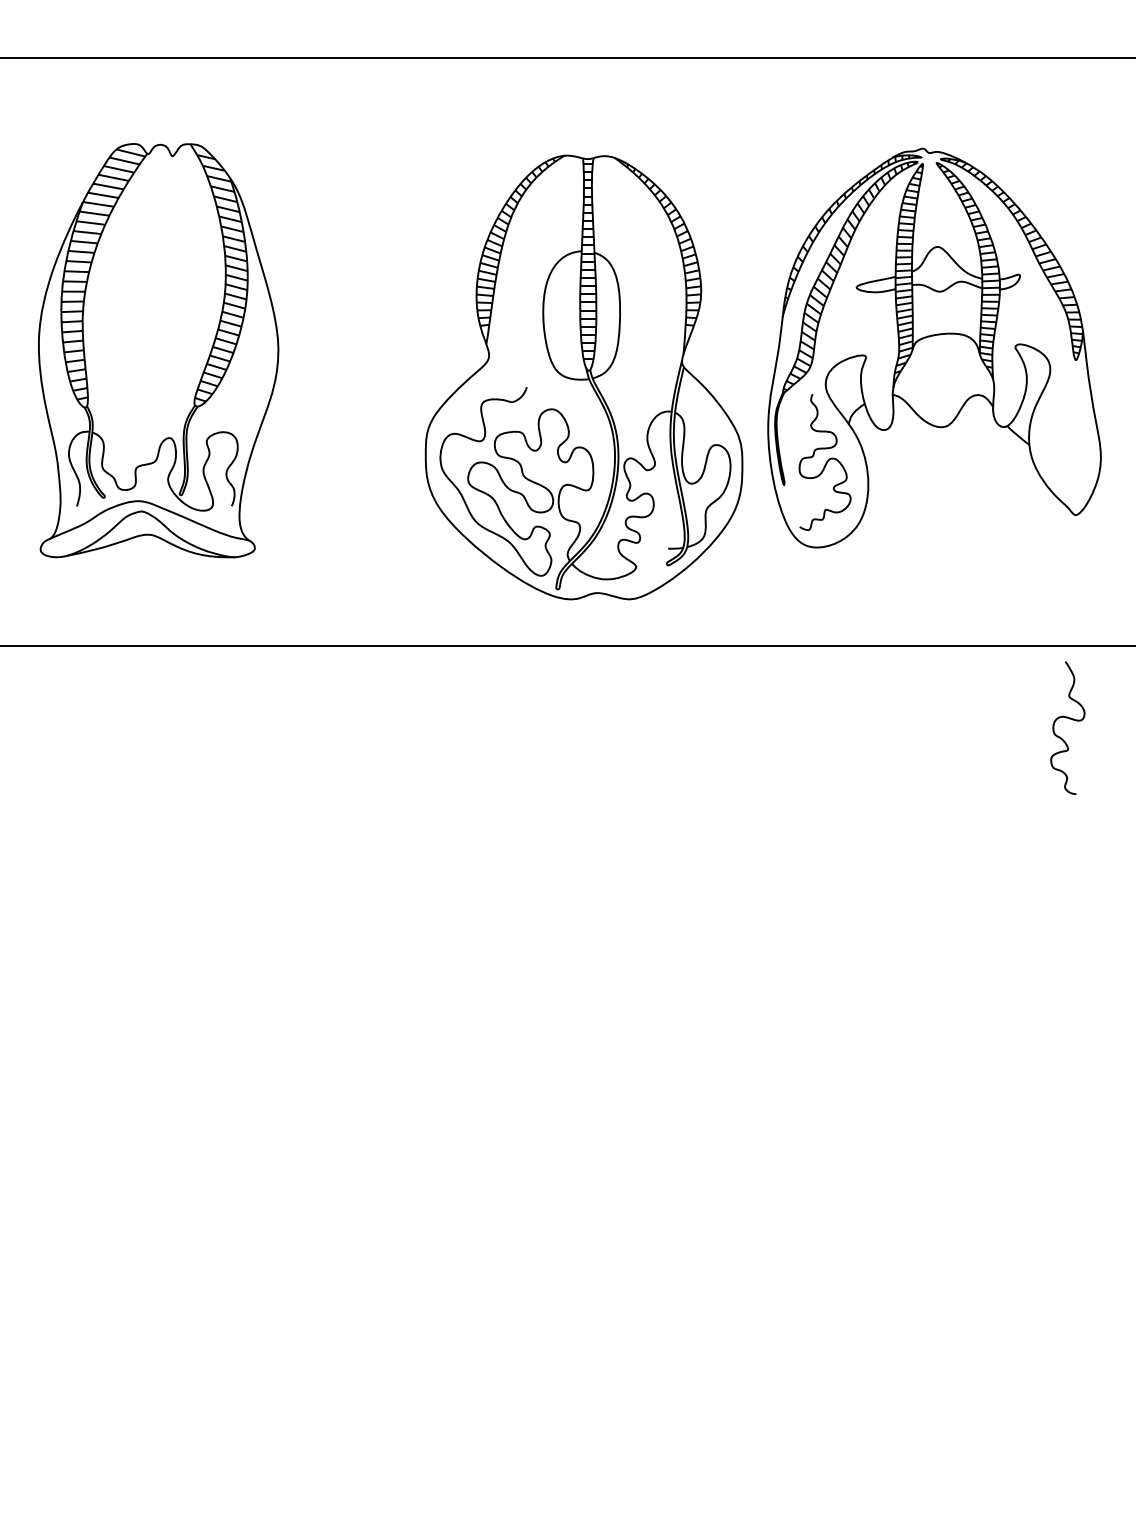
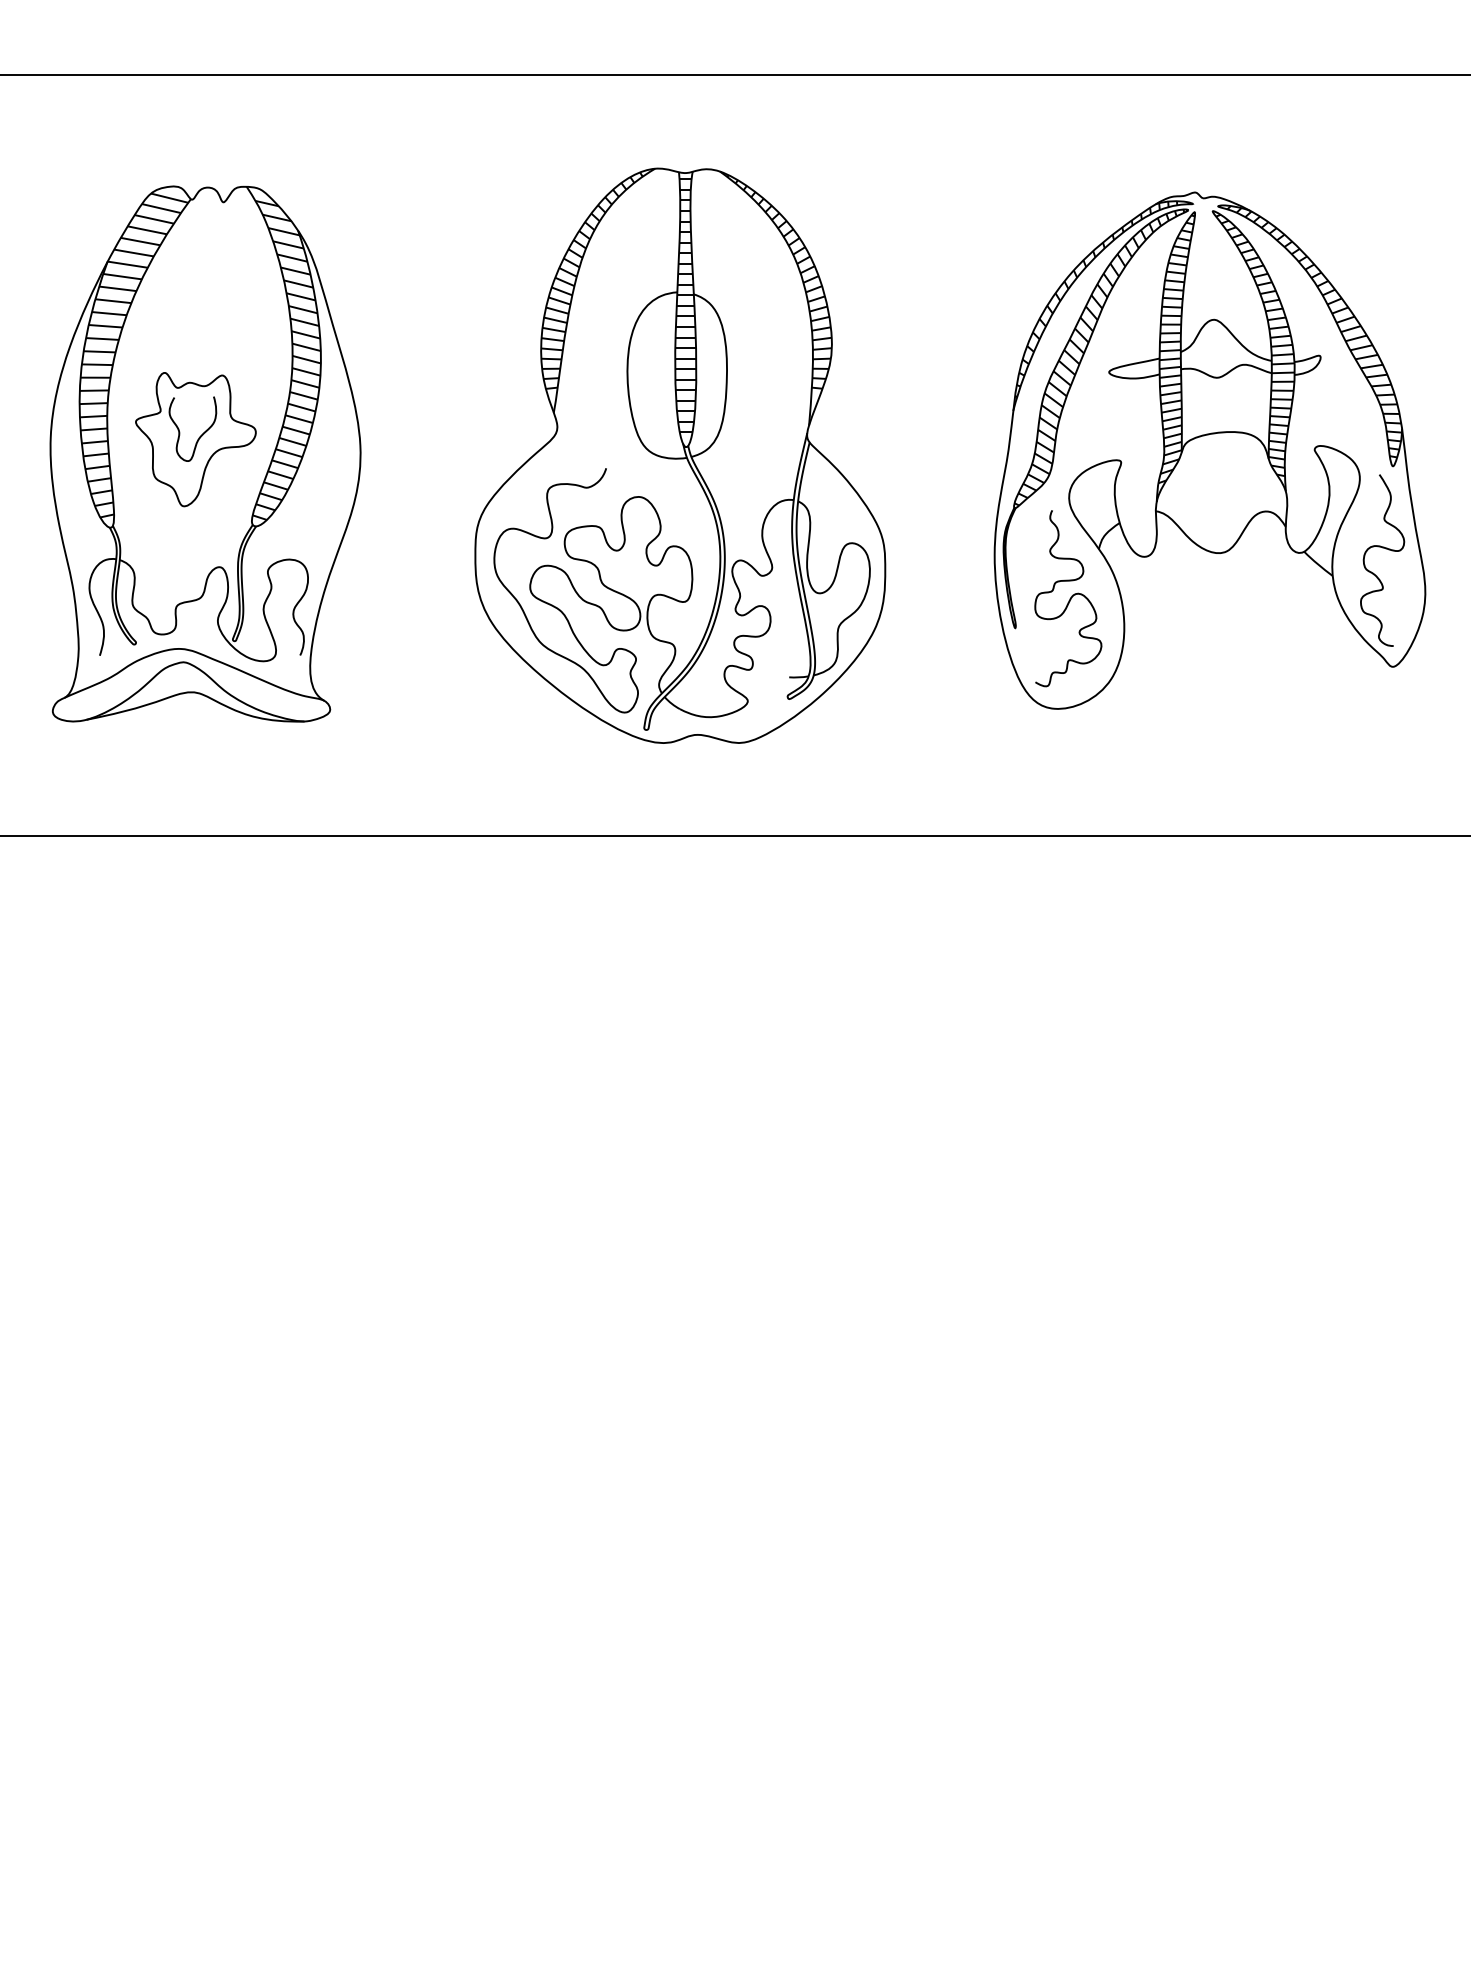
part: (150, 339) -> (195, 439), added
part: (584, 377) -> (680, 455), moved
curve: (1070, 719) -> (1385, 549), moved

